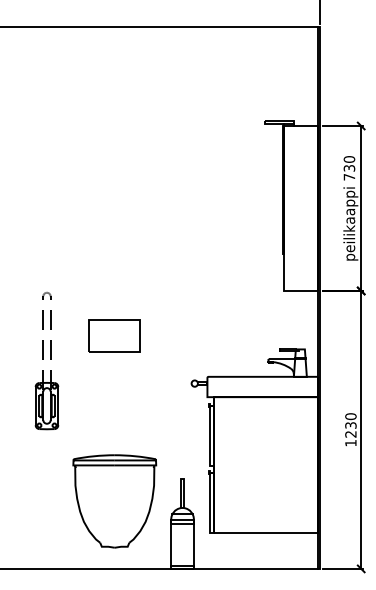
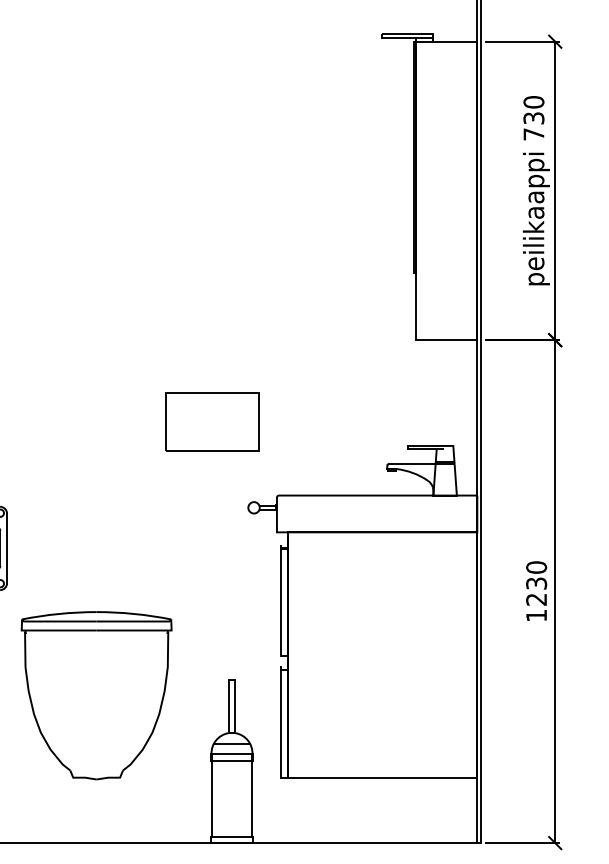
part: (114, 335) -> (211, 420), moved
part: (114, 501) -> (96, 695), moved

